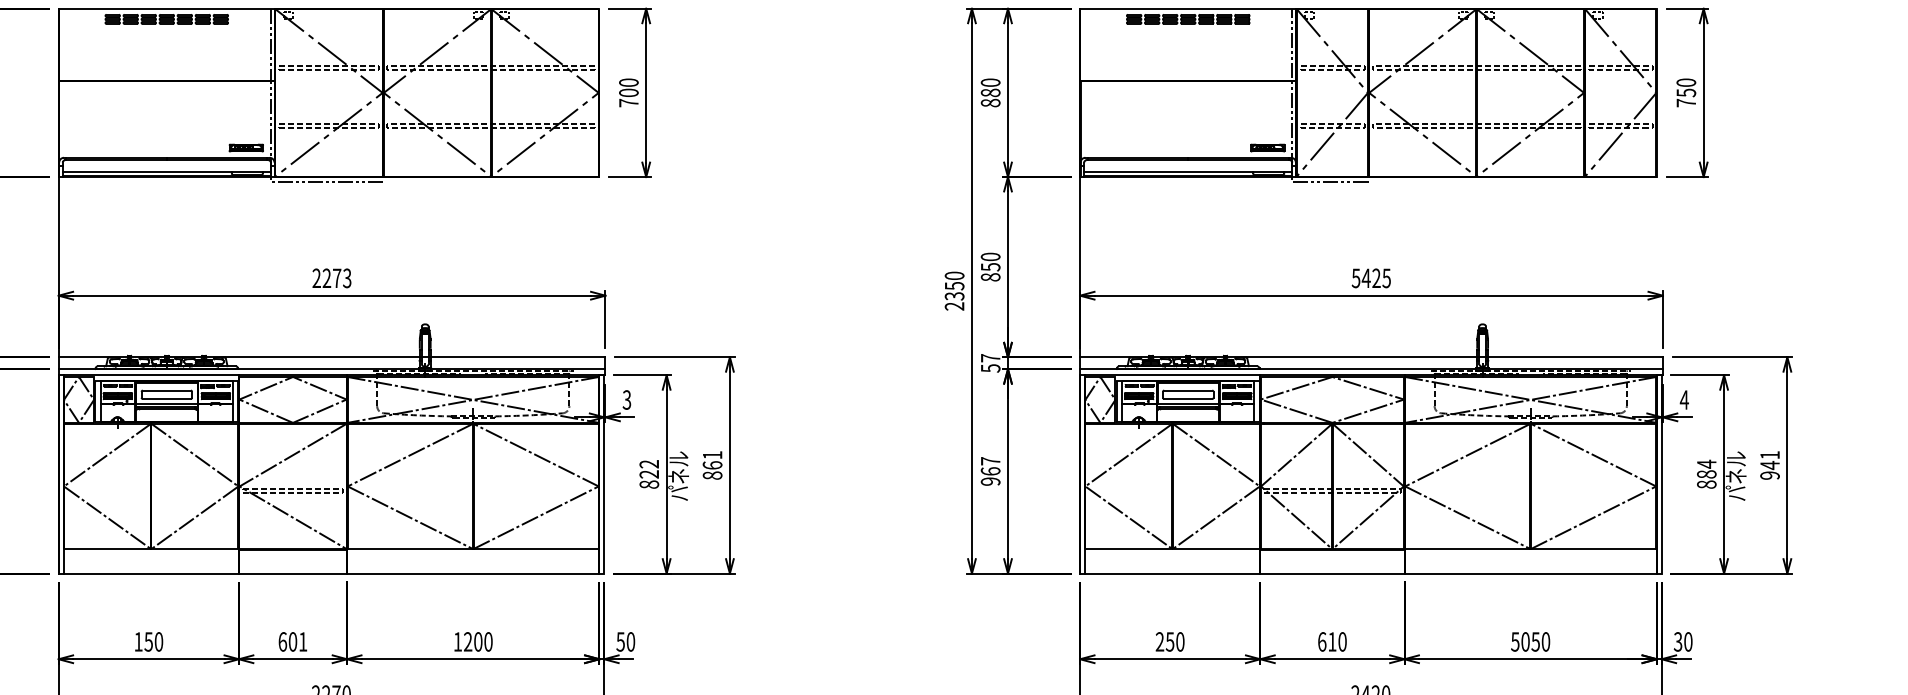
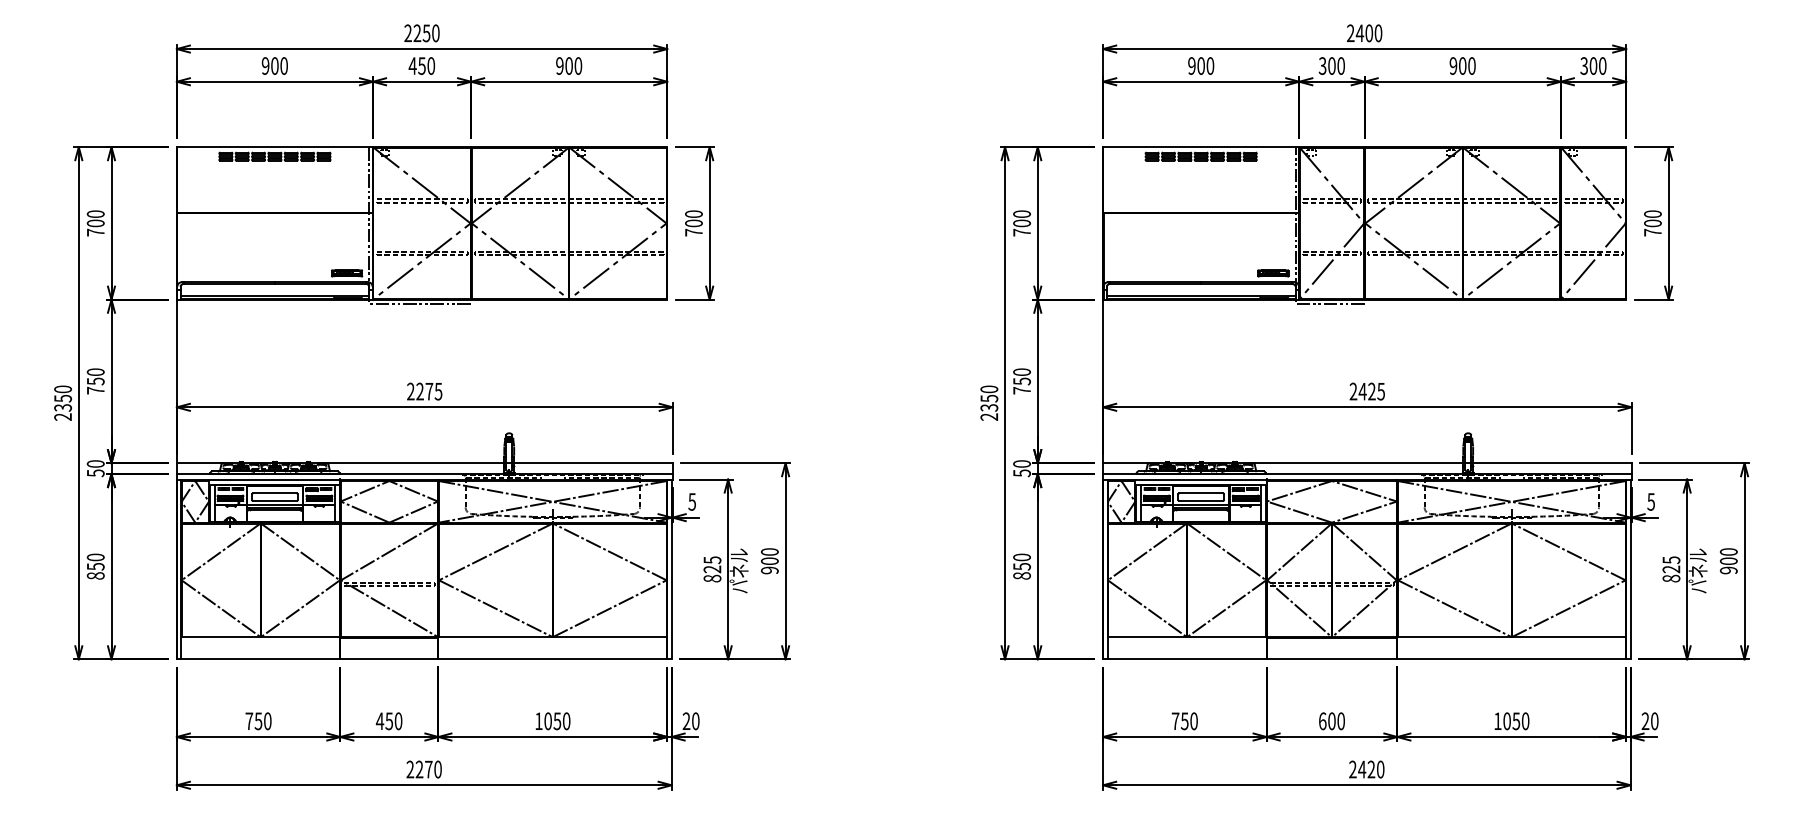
text: (1685, 92) -> (1652, 223), 750 -> 700
text: (990, 97) -> (1021, 227), 880 -> 700
text: (347, 277) -> (438, 390), 2273 -> 2275
text: (990, 277) -> (1021, 390), 850 -> 750
text: (1356, 278) -> (1353, 391), 5425 -> 2425
text: (990, 357) -> (1021, 463), 57 -> 50
text: (626, 399) -> (691, 501), 3 -> 5
text: (1684, 399) -> (1651, 501), 4 -> 5
text: (1769, 460) -> (1728, 556), 941 -> 900
text: (649, 464) -> (712, 560), 822 -> 825
text: (712, 465) -> (769, 561), 861 -> 900
text: (1706, 469) -> (1671, 564), 884 -> 825
text: (990, 471) -> (1021, 566), 967 -> 850
text: (138, 641) -> (249, 720), 150 -> 750
text: (1159, 641) -> (1175, 720), 250 -> 750
text: (292, 642) -> (388, 721), 601 -> 450
text: (472, 642) -> (552, 721), 1200 -> 1050
text: (620, 642) -> (686, 721), 50 -> 20
text: (1331, 642) -> (1331, 721), 610 -> 600
text: (1514, 642) -> (1497, 721), 5050 -> 1050
text: (1678, 642) -> (1645, 721), 30 -> 20

